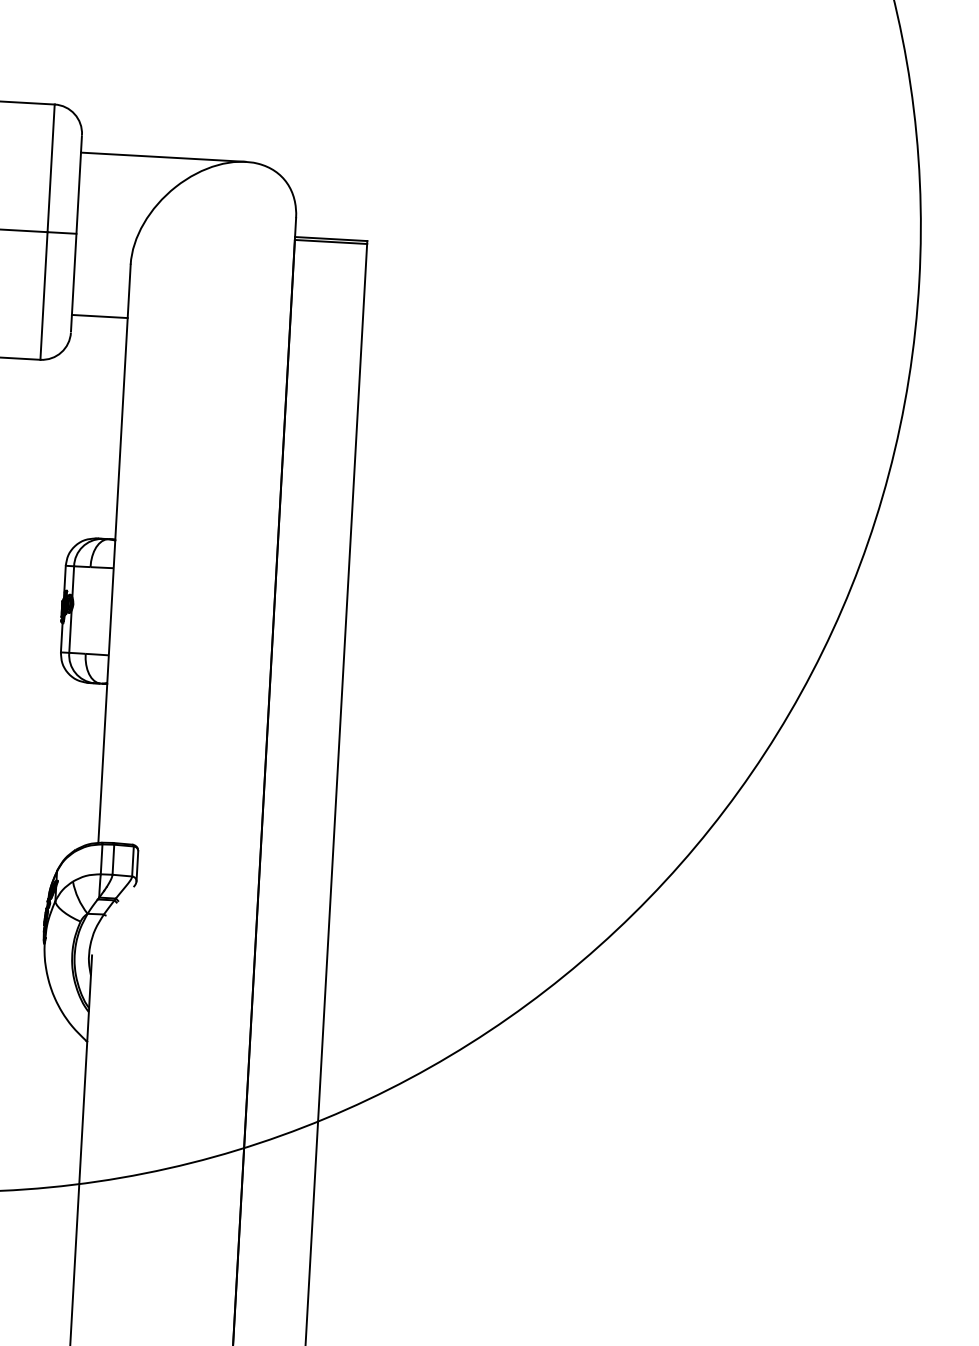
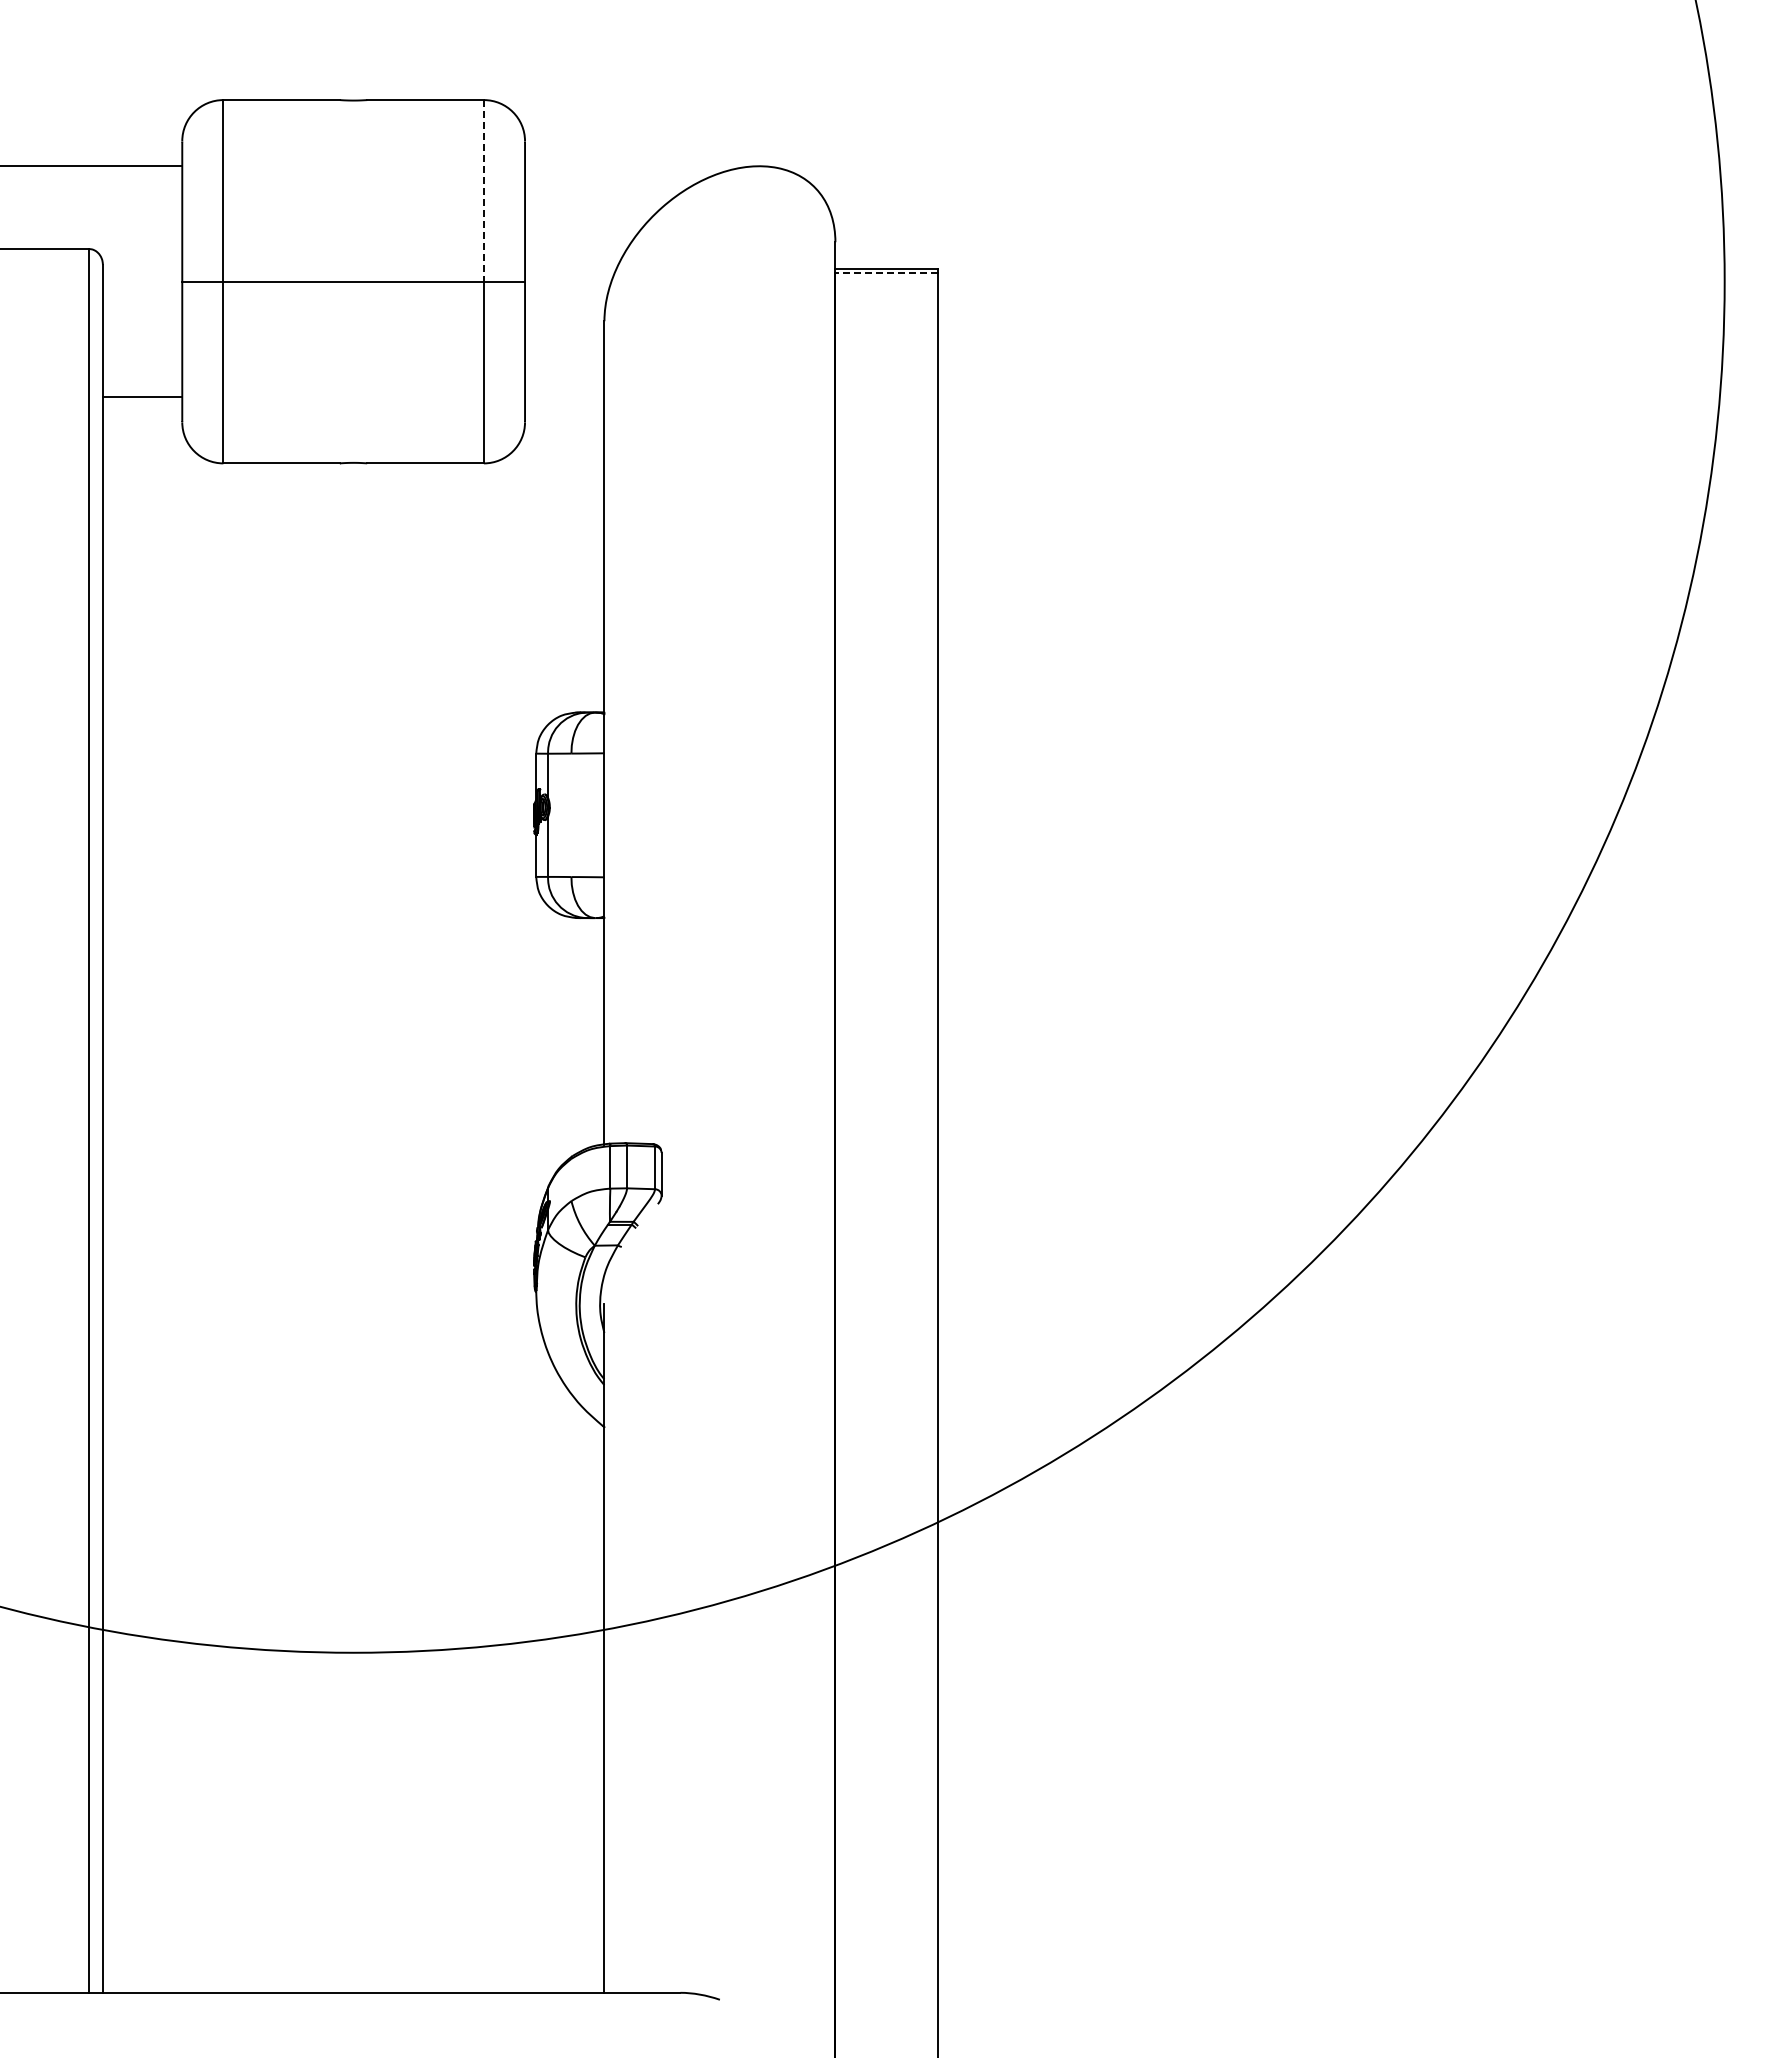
line: (163, 157) -> (642, 166), removed
line: (50, 168) -> (483, 190), solid -> dashed
line: (330, 242) -> (886, 273), solid -> dashed
line: (99, 316) -> (564, 397), removed

